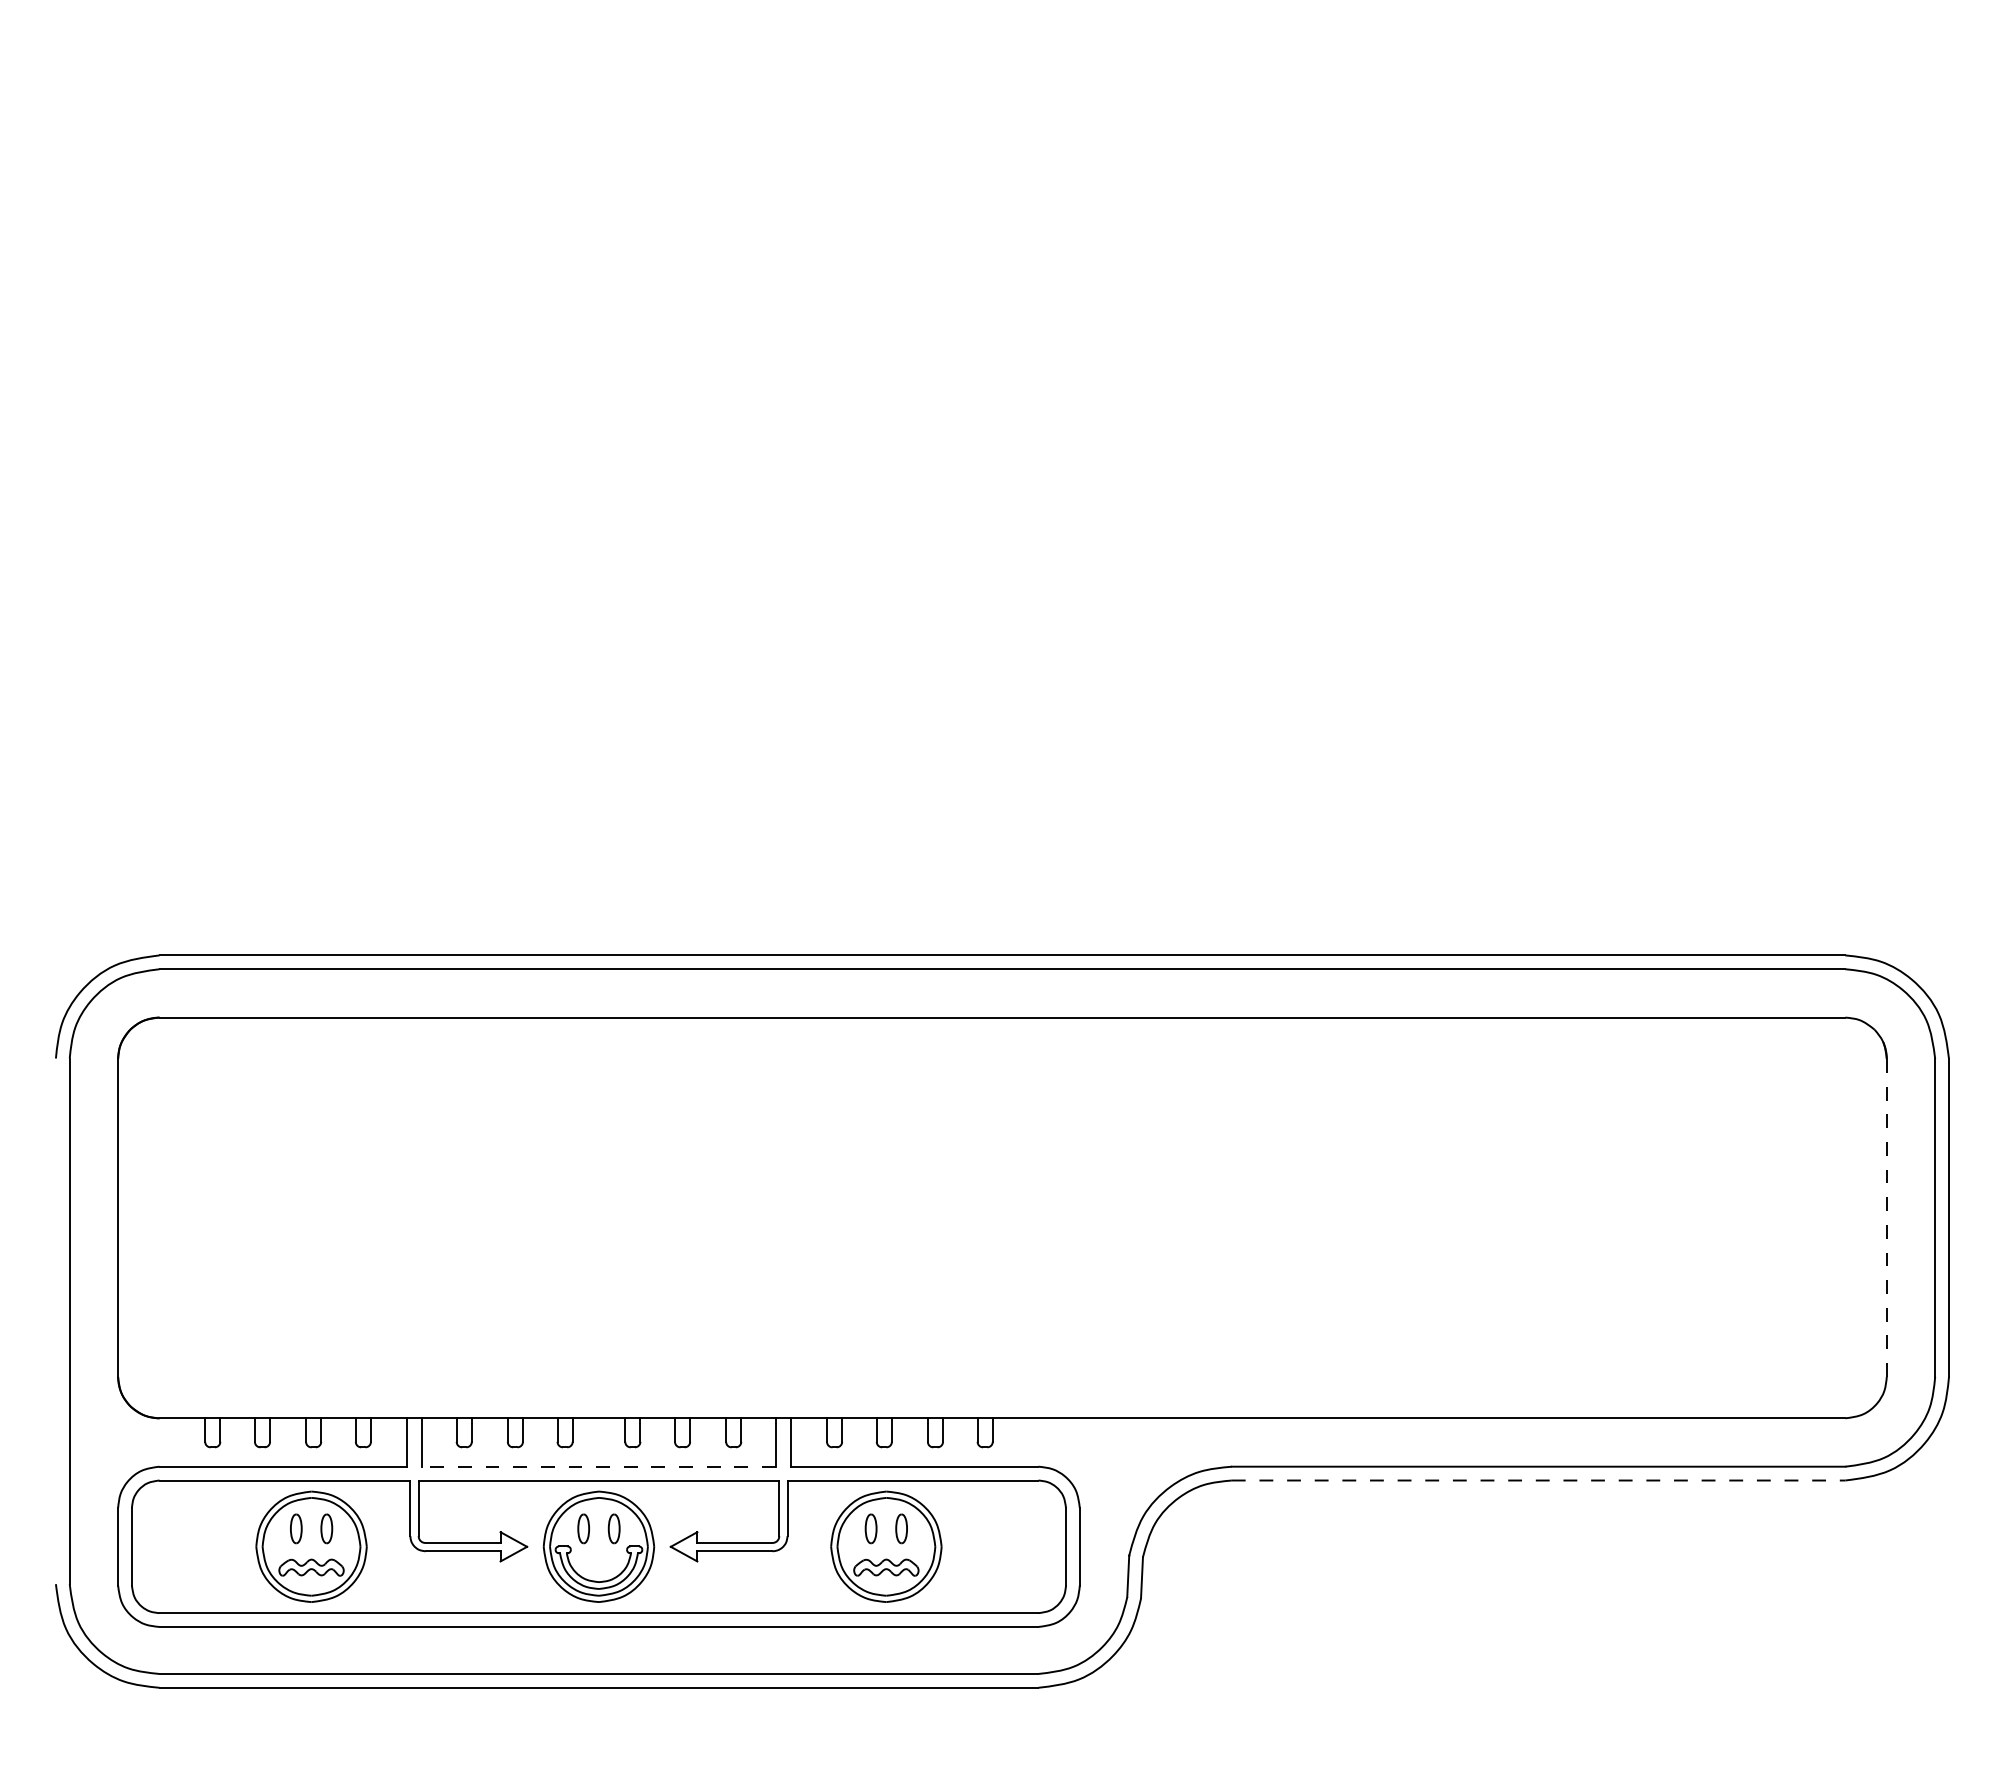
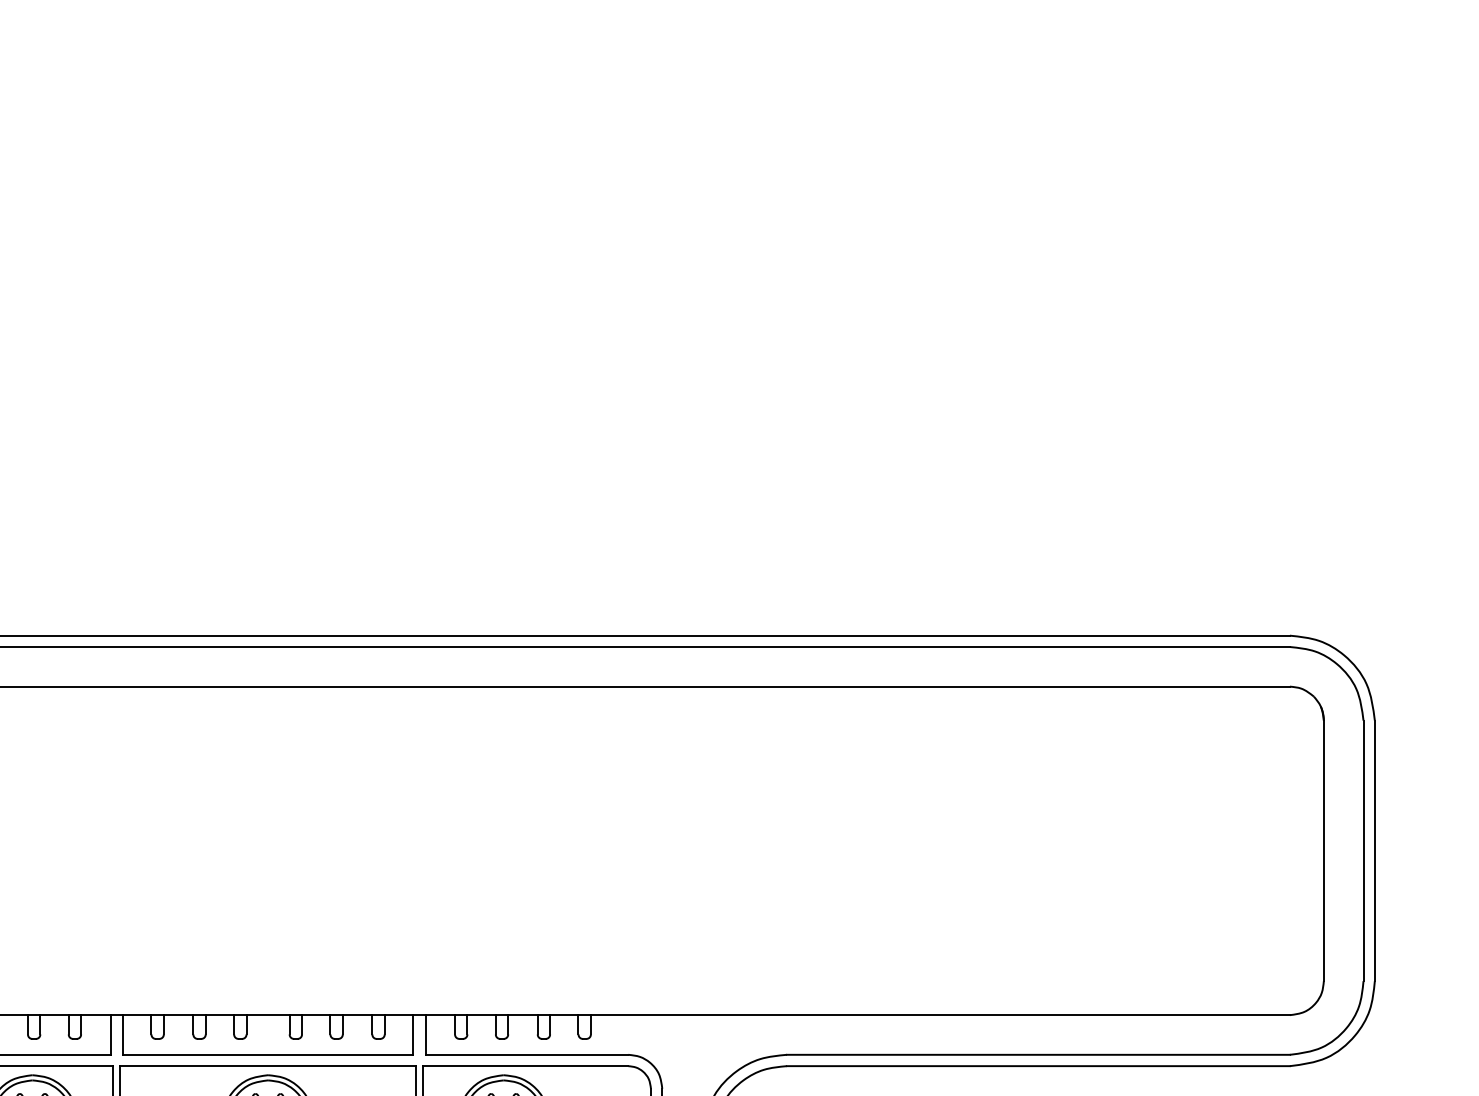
line: (1886, 1217) -> (1323, 850), dashed -> solid
line: (598, 1466) -> (267, 1054), dashed -> solid
line: (1538, 1480) -> (1038, 1066), dashed -> solid

